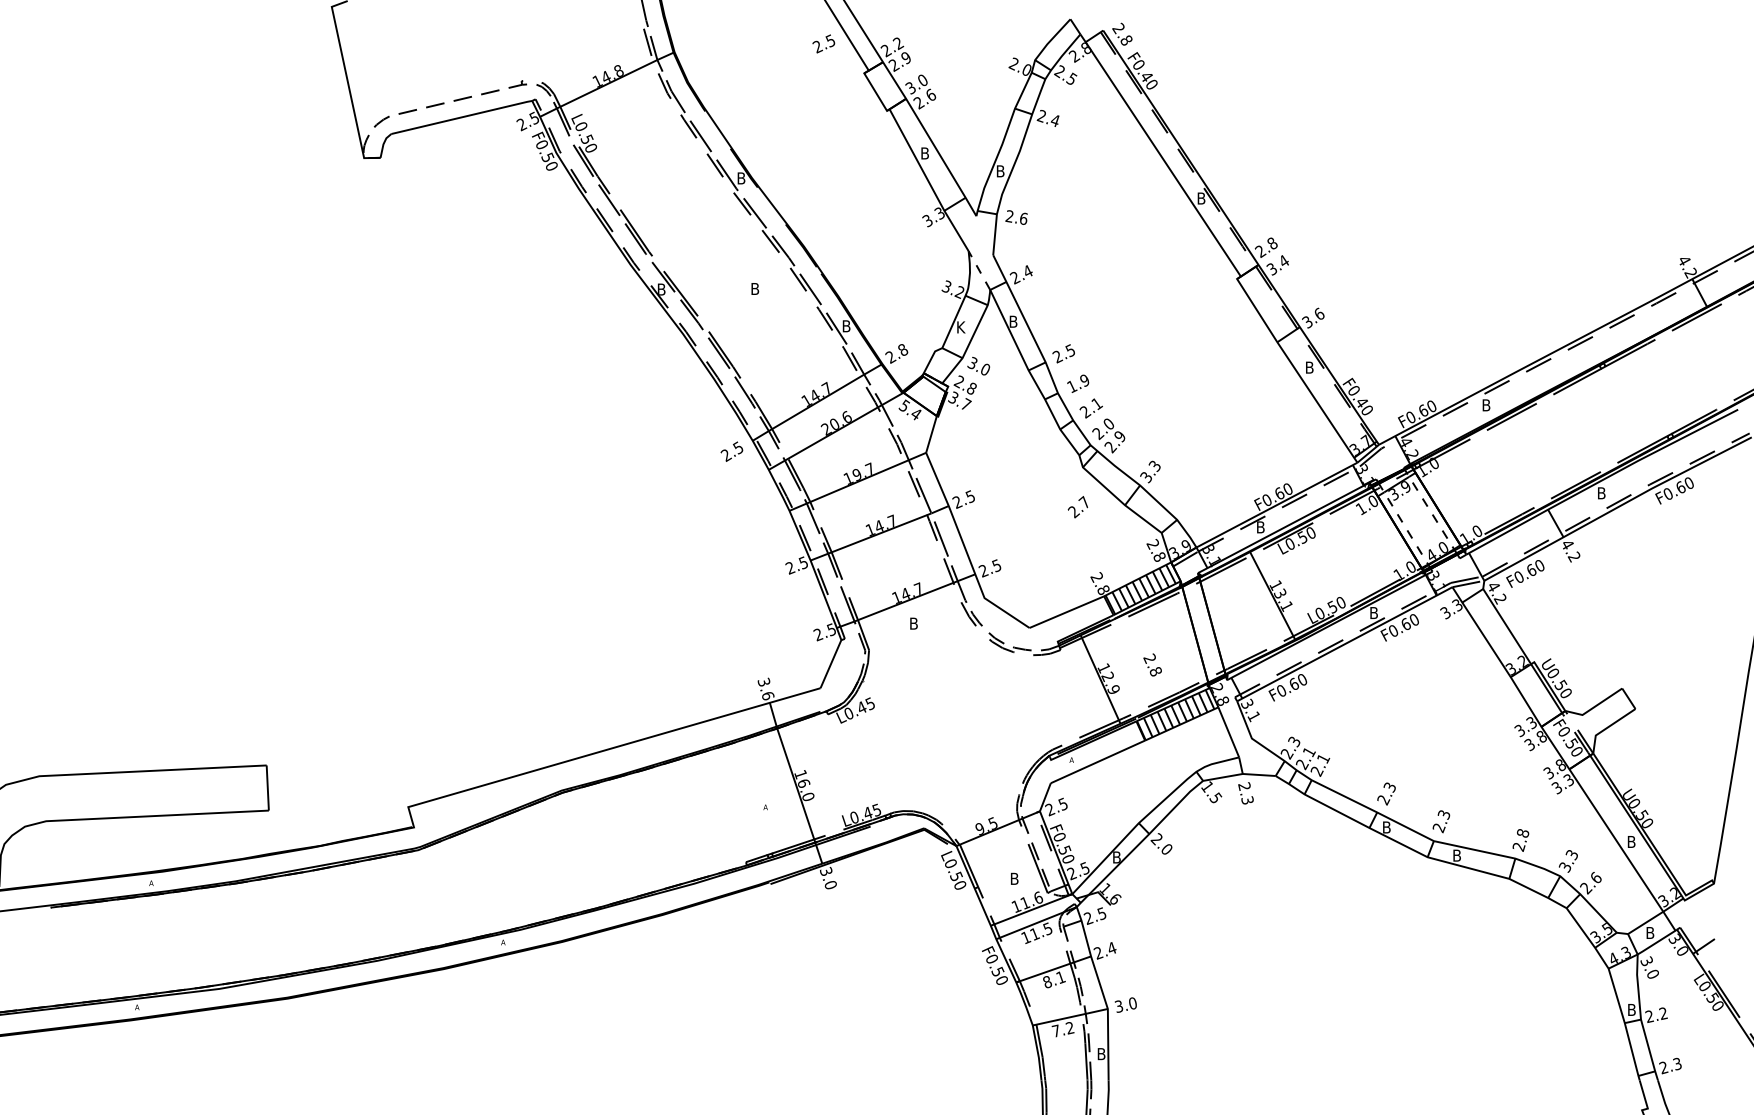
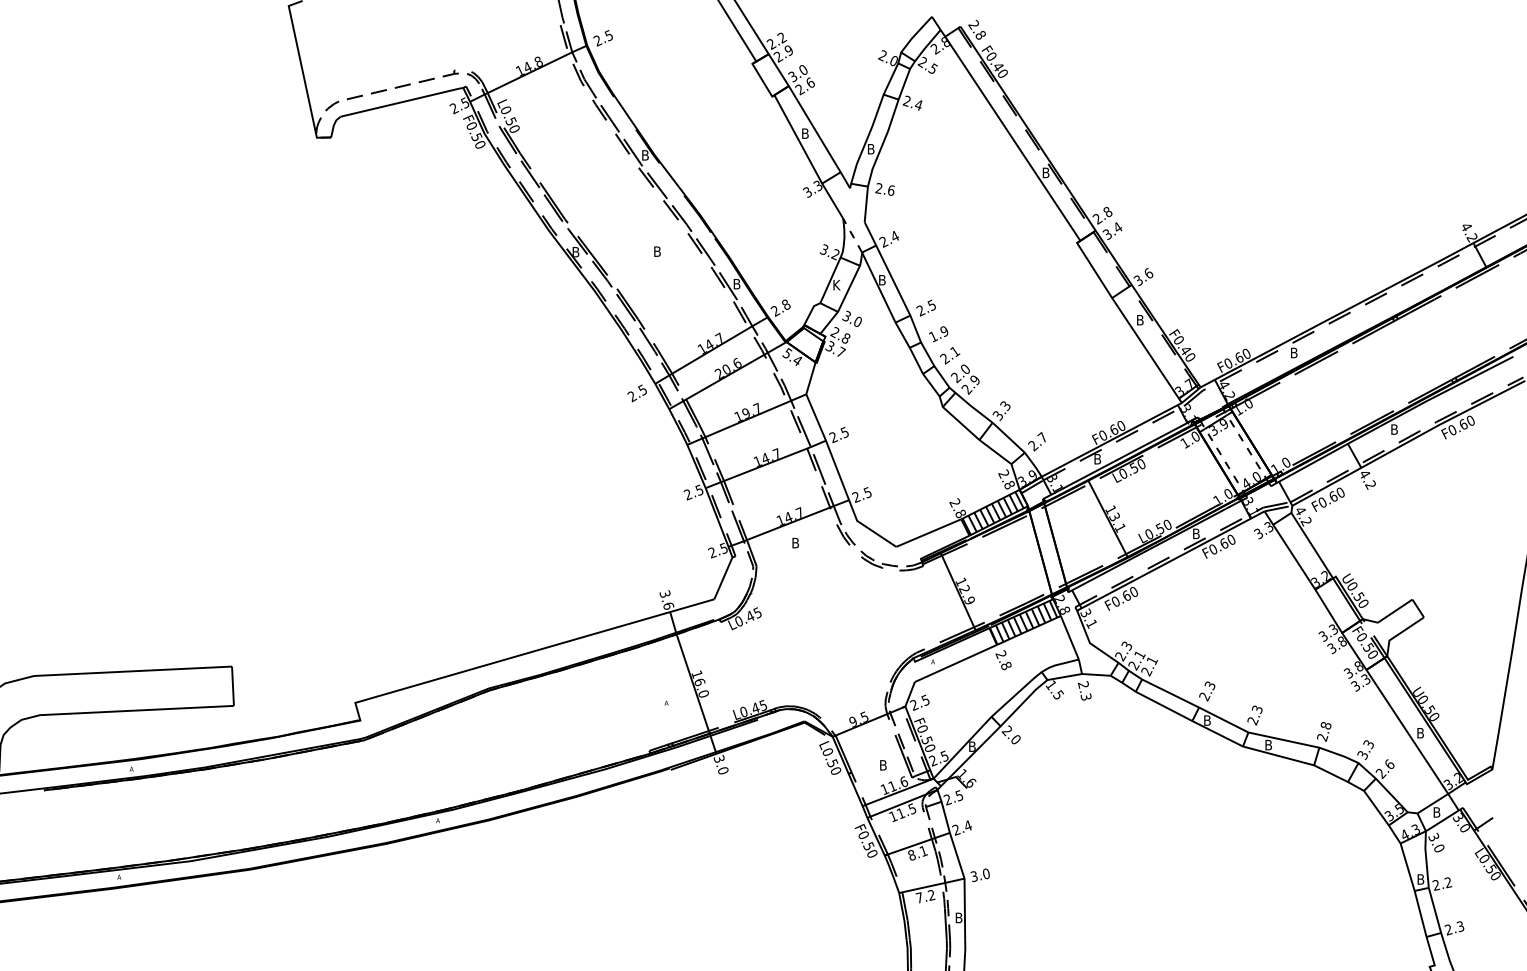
text: (823, 43) -> (602, 37), moved
text: (1077, 507) -> (1036, 441), moved
text: (1152, 664) -> (1003, 659), moved

